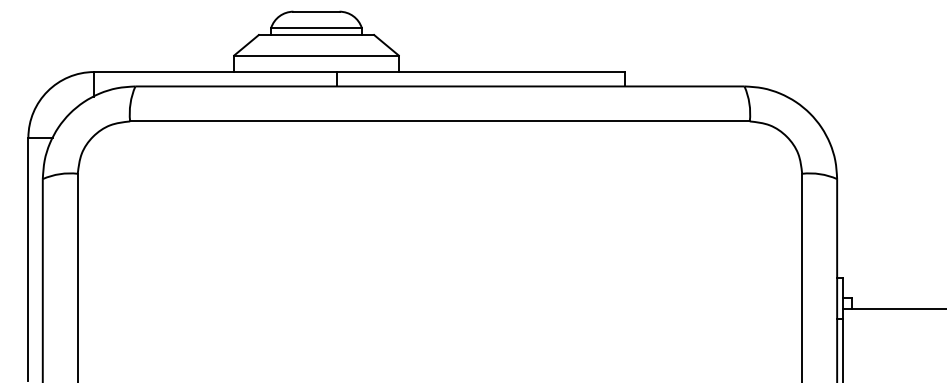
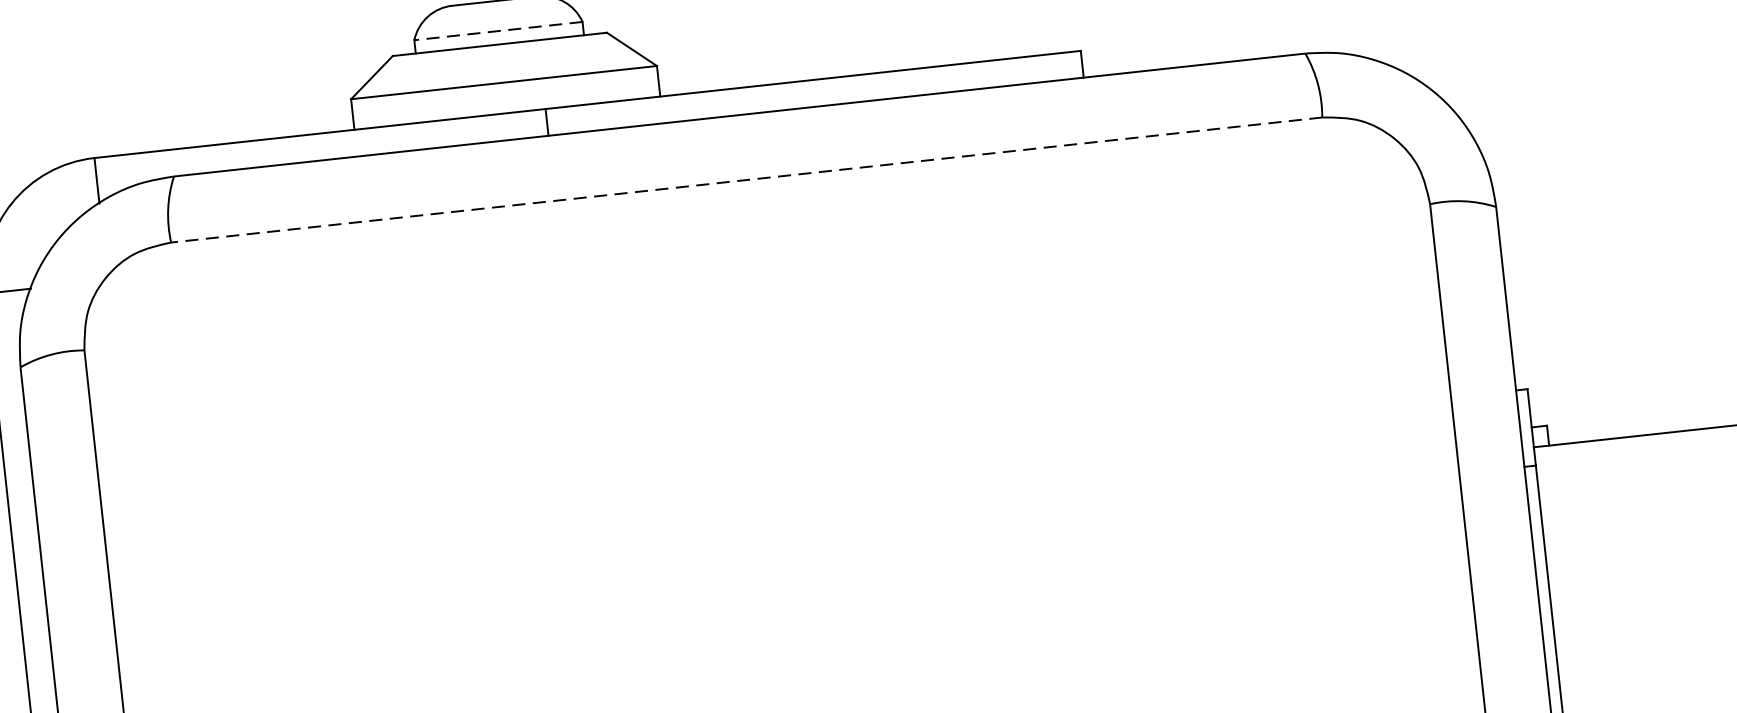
line: (316, 27) -> (498, 30), solid -> dashed
line: (439, 121) -> (745, 180), solid -> dashed

